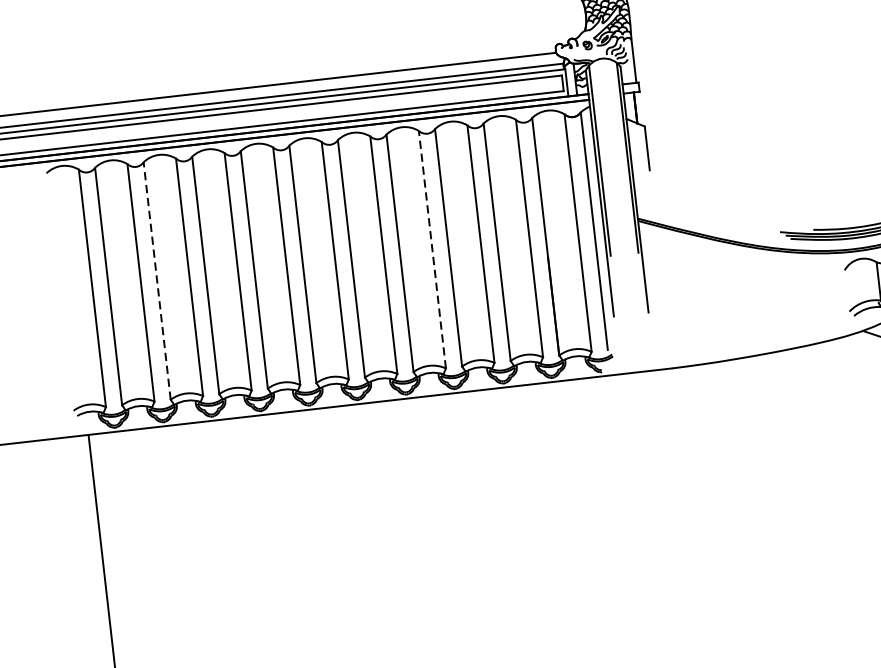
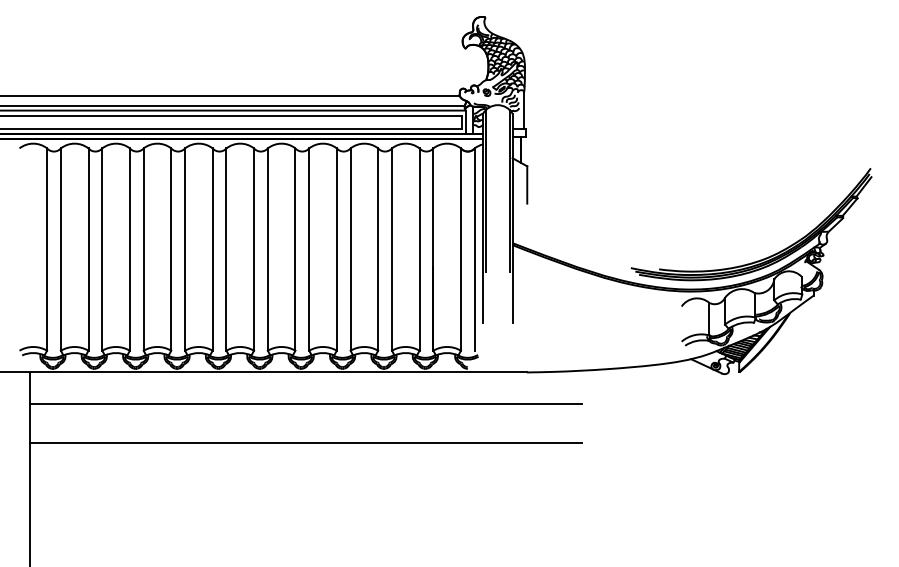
line: (432, 249) -> (336, 249), dashed -> solid
line: (157, 280) -> (102, 249), dashed -> solid
line: (416, 434) -> (305, 403), added
line: (421, 481) -> (305, 443), added

